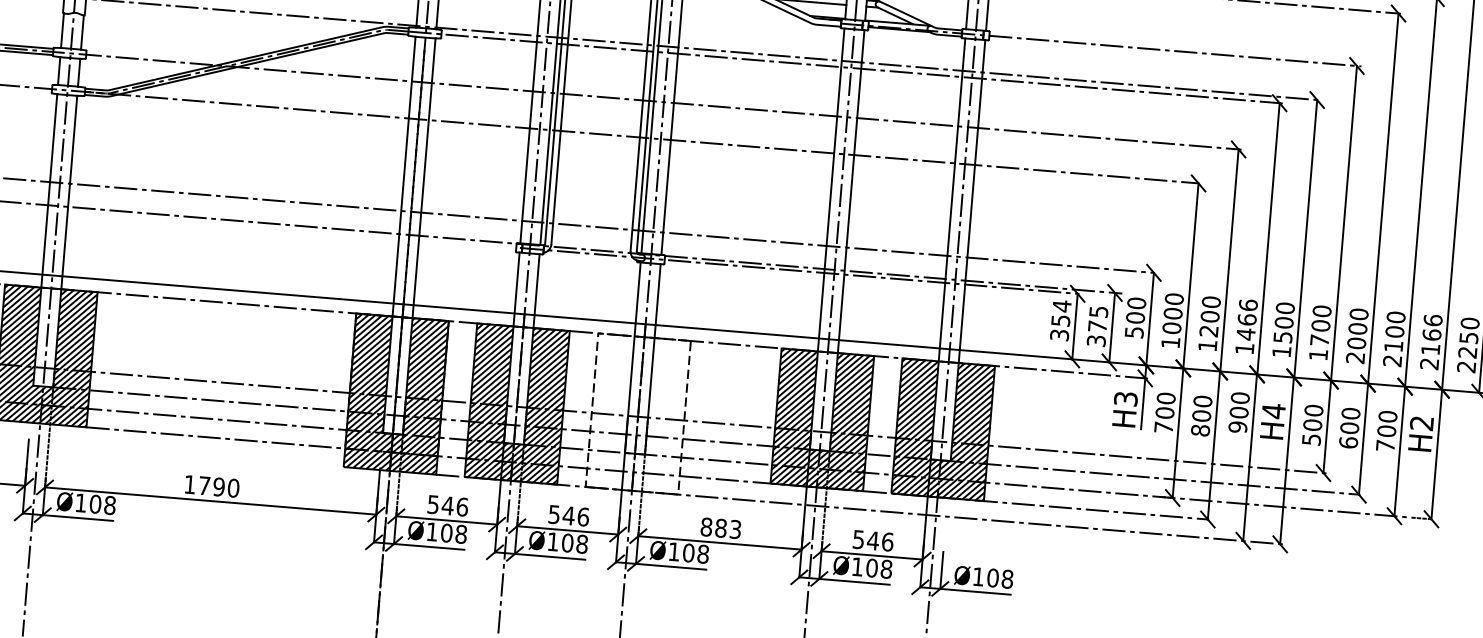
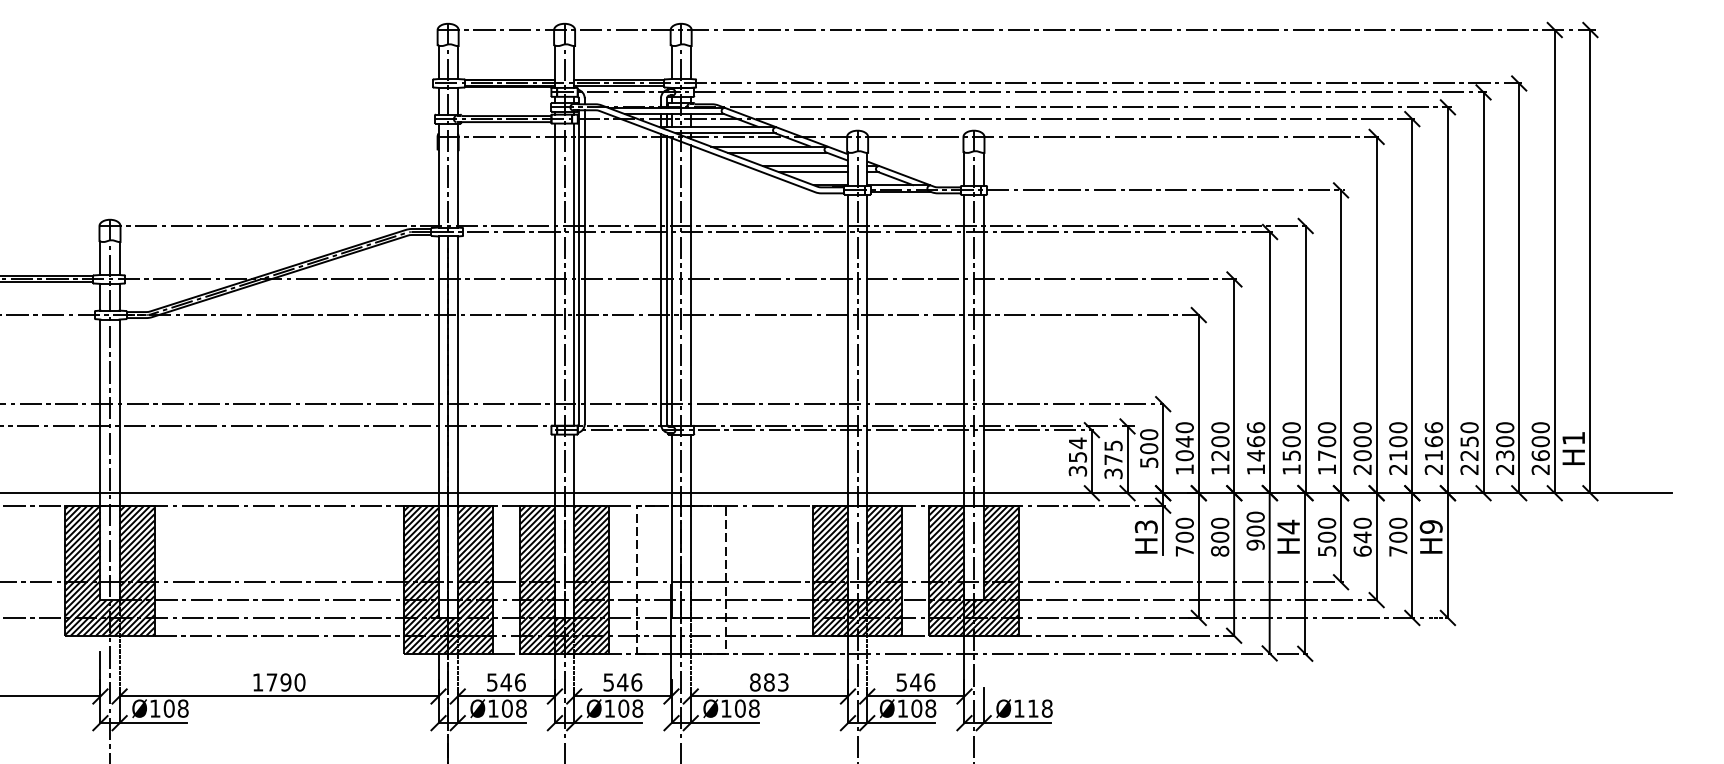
text: (1172, 313) -> (1184, 441), 1000 -> 1040
text: (1422, 422) -> (1431, 526), H2 -> H9
text: (1349, 428) -> (1362, 537), 600 -> 640
text: (992, 577) -> (1032, 708), Ø108 -> Ø118

